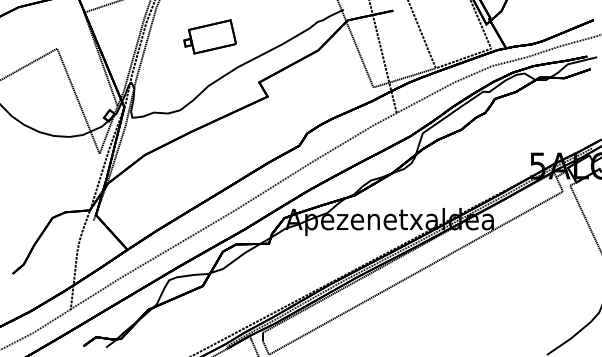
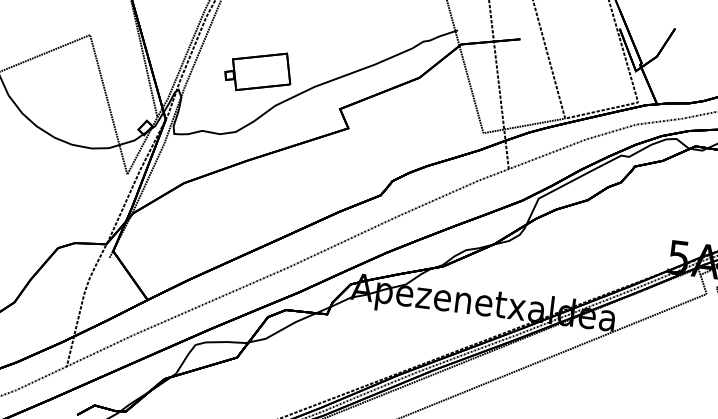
part: (209, 36) -> (257, 70), moved

